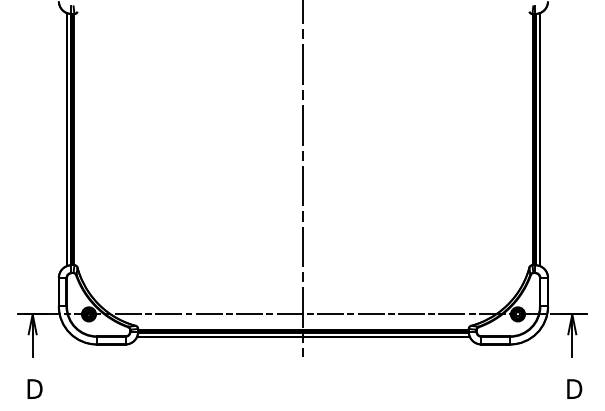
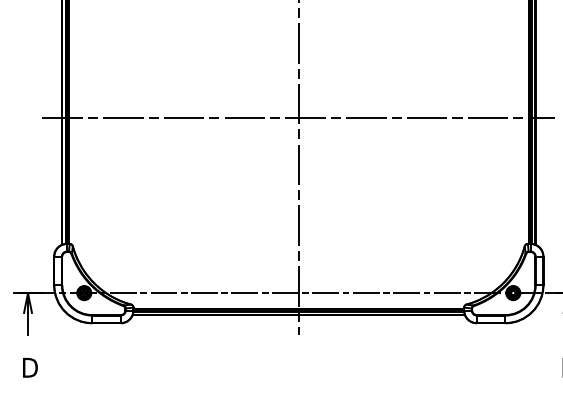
line: (303, 139) -> (298, 118), added

